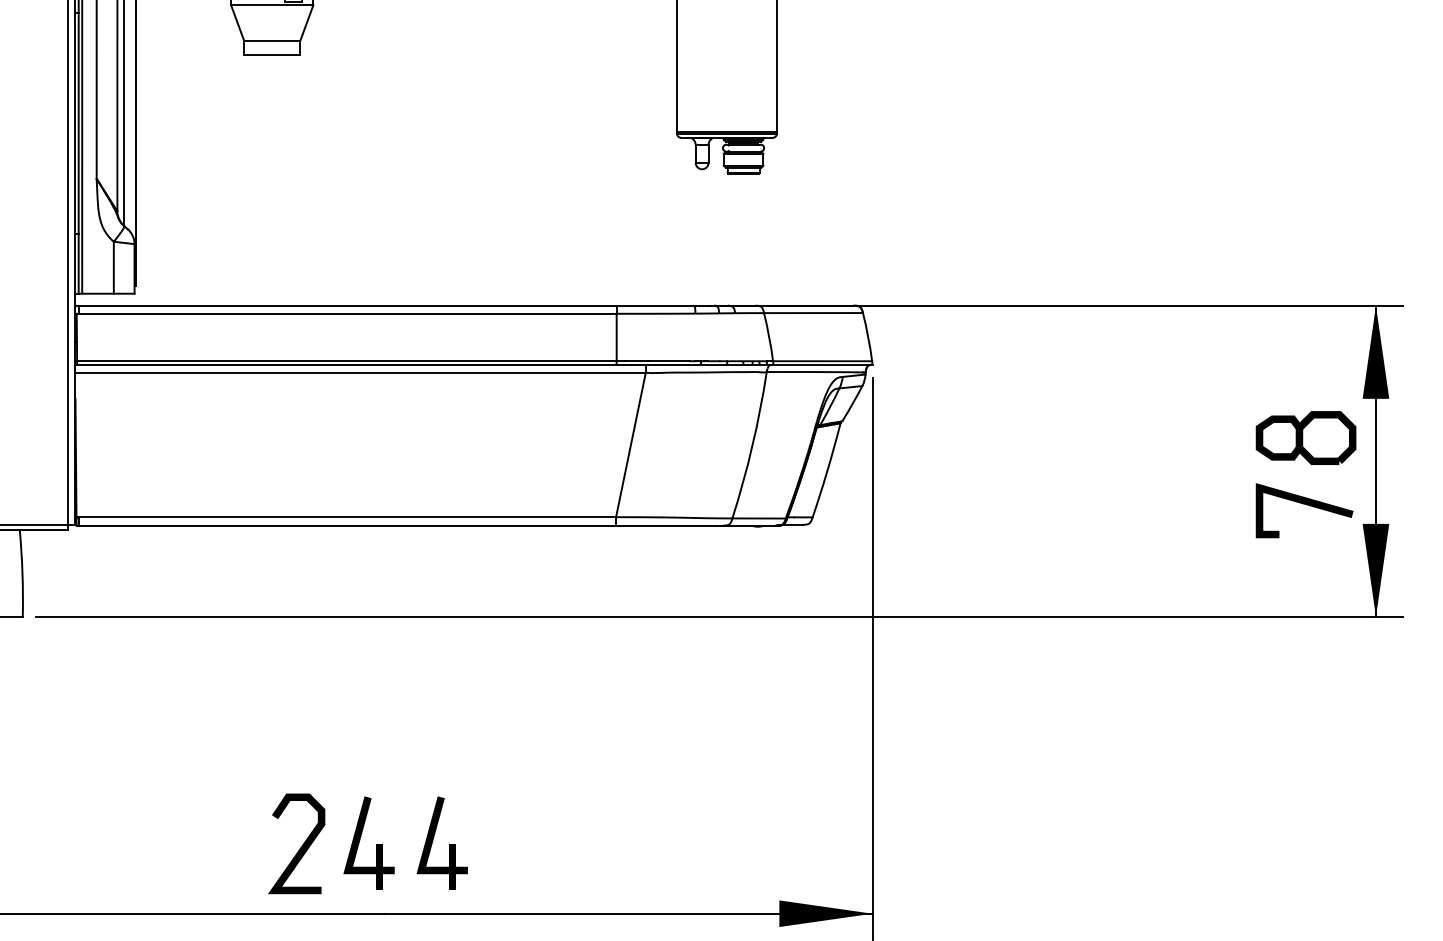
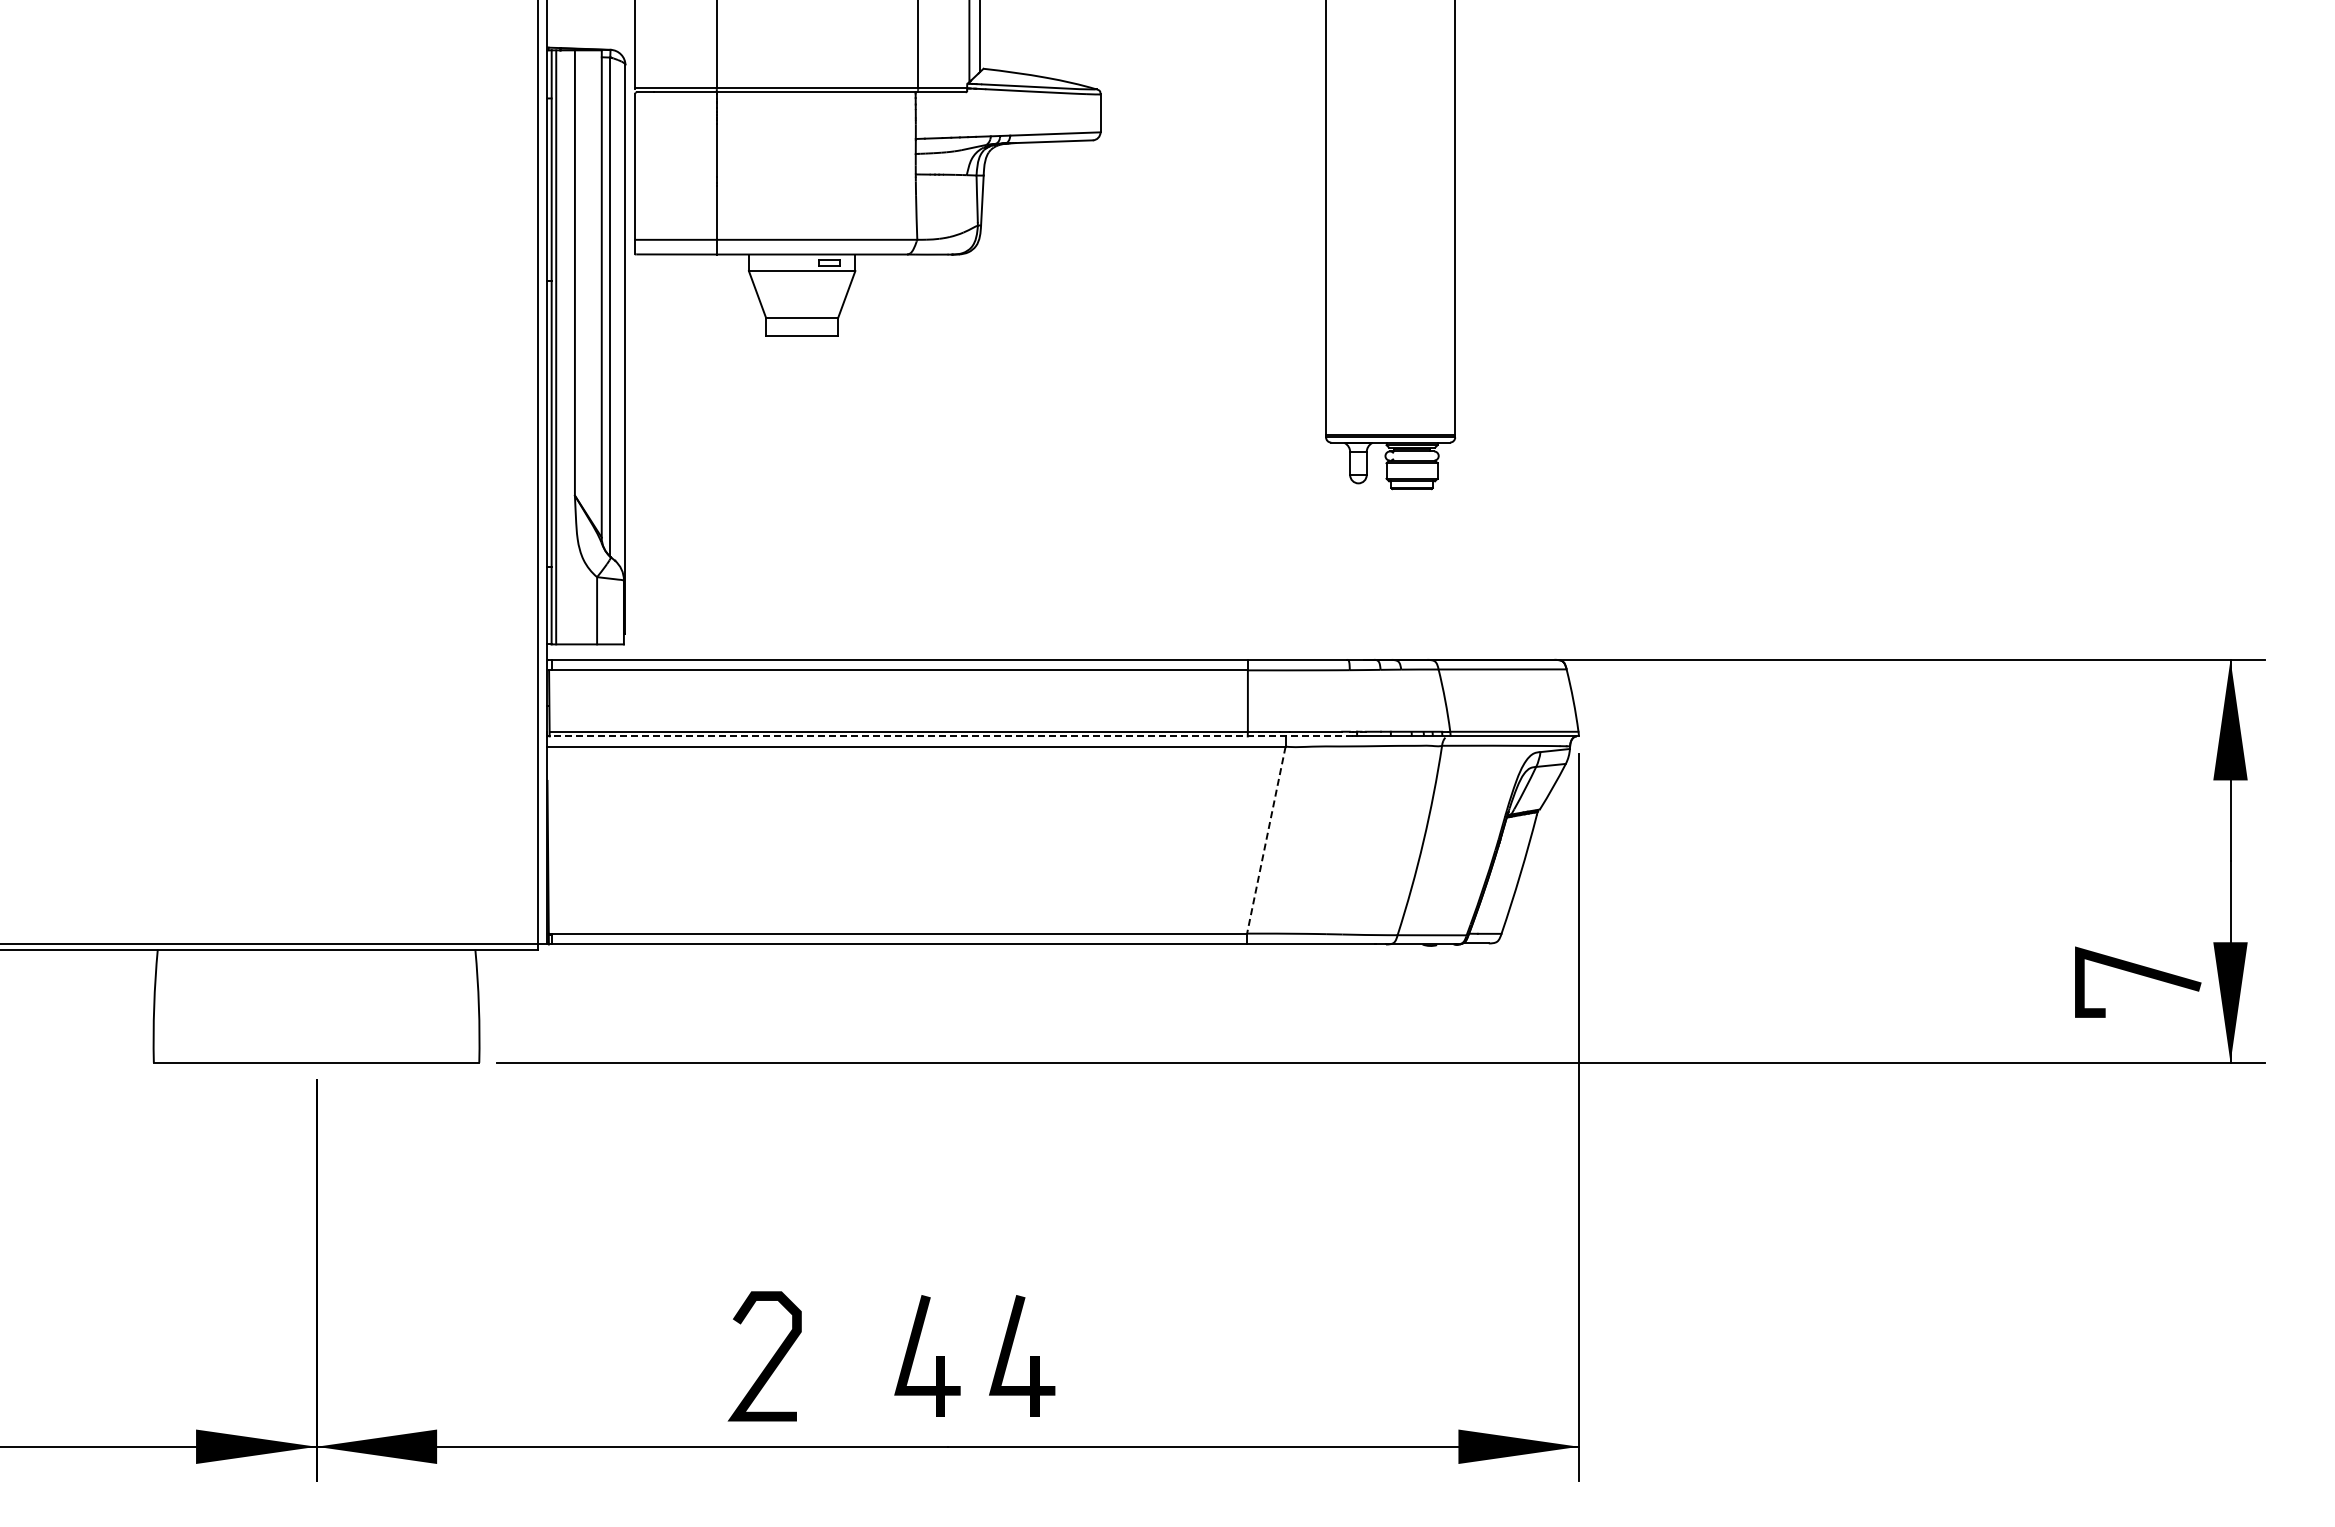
line: (387, 364) -> (951, 736), solid -> dashed
part: (1306, 438) -> (2140, 831), removed
line: (631, 445) -> (1266, 840), solid -> dashed
line: (1306, 505) -> (2140, 975), moved
curve: (301, 846) -> (770, 1359), moved

